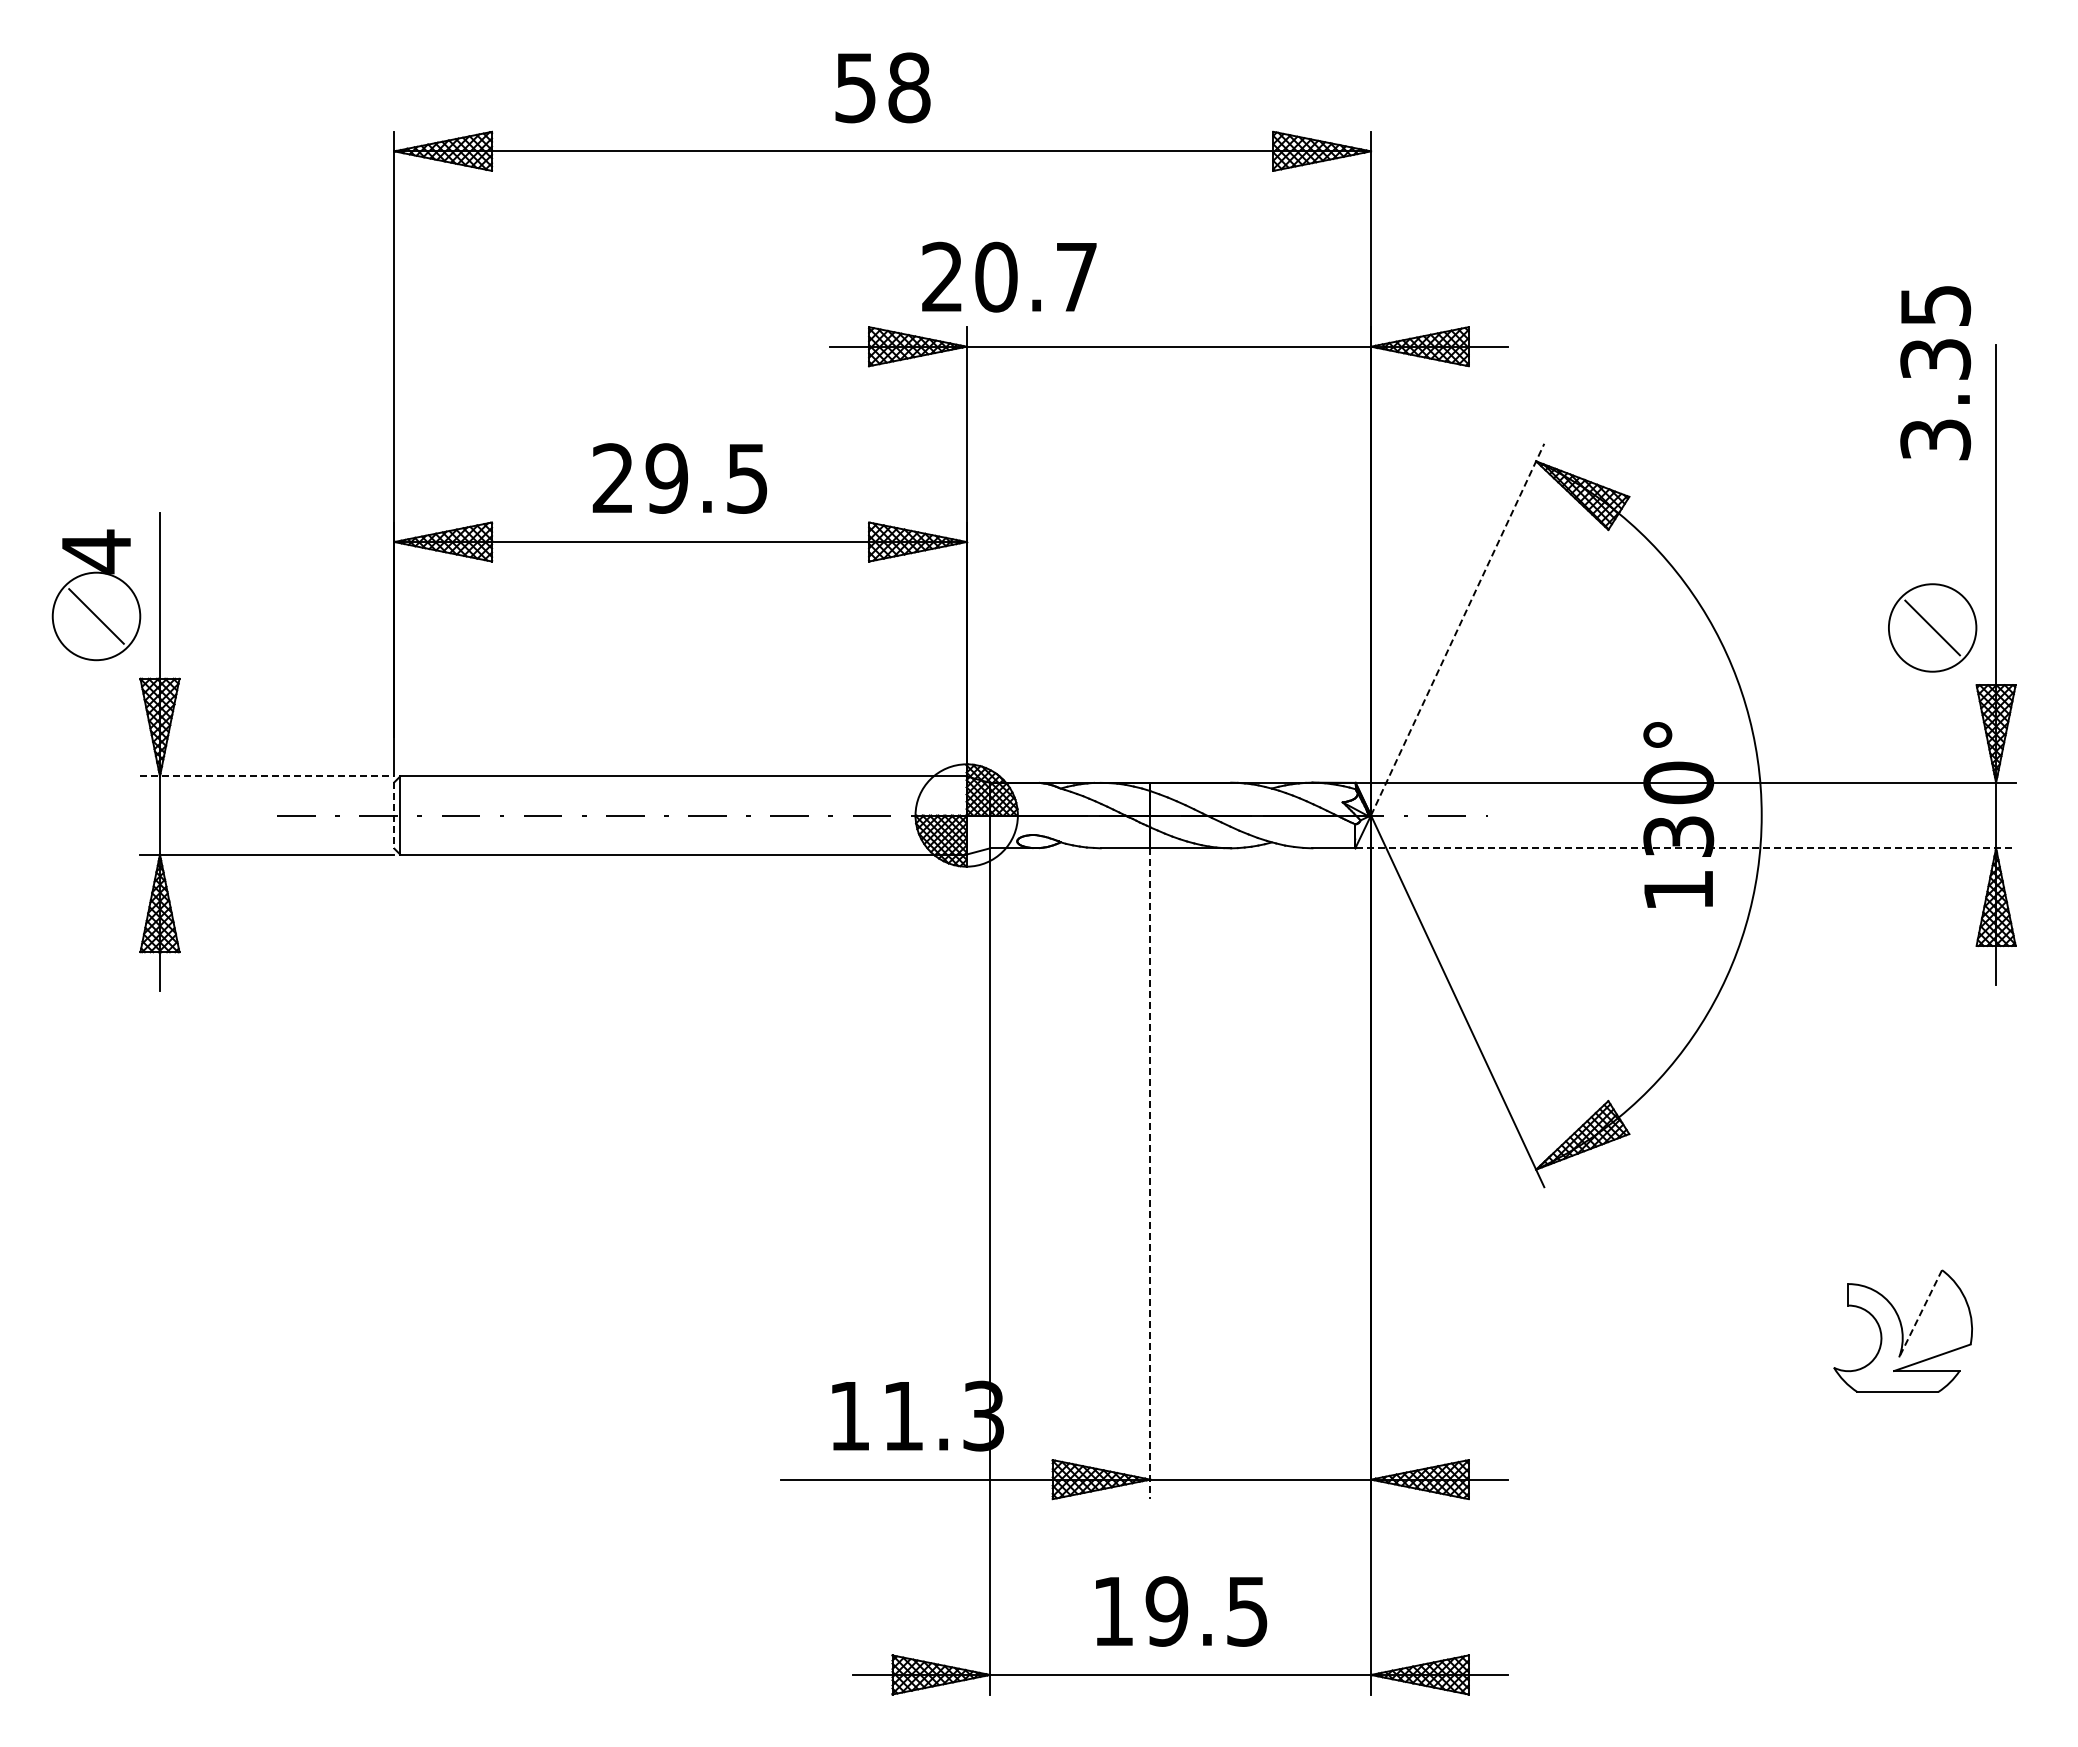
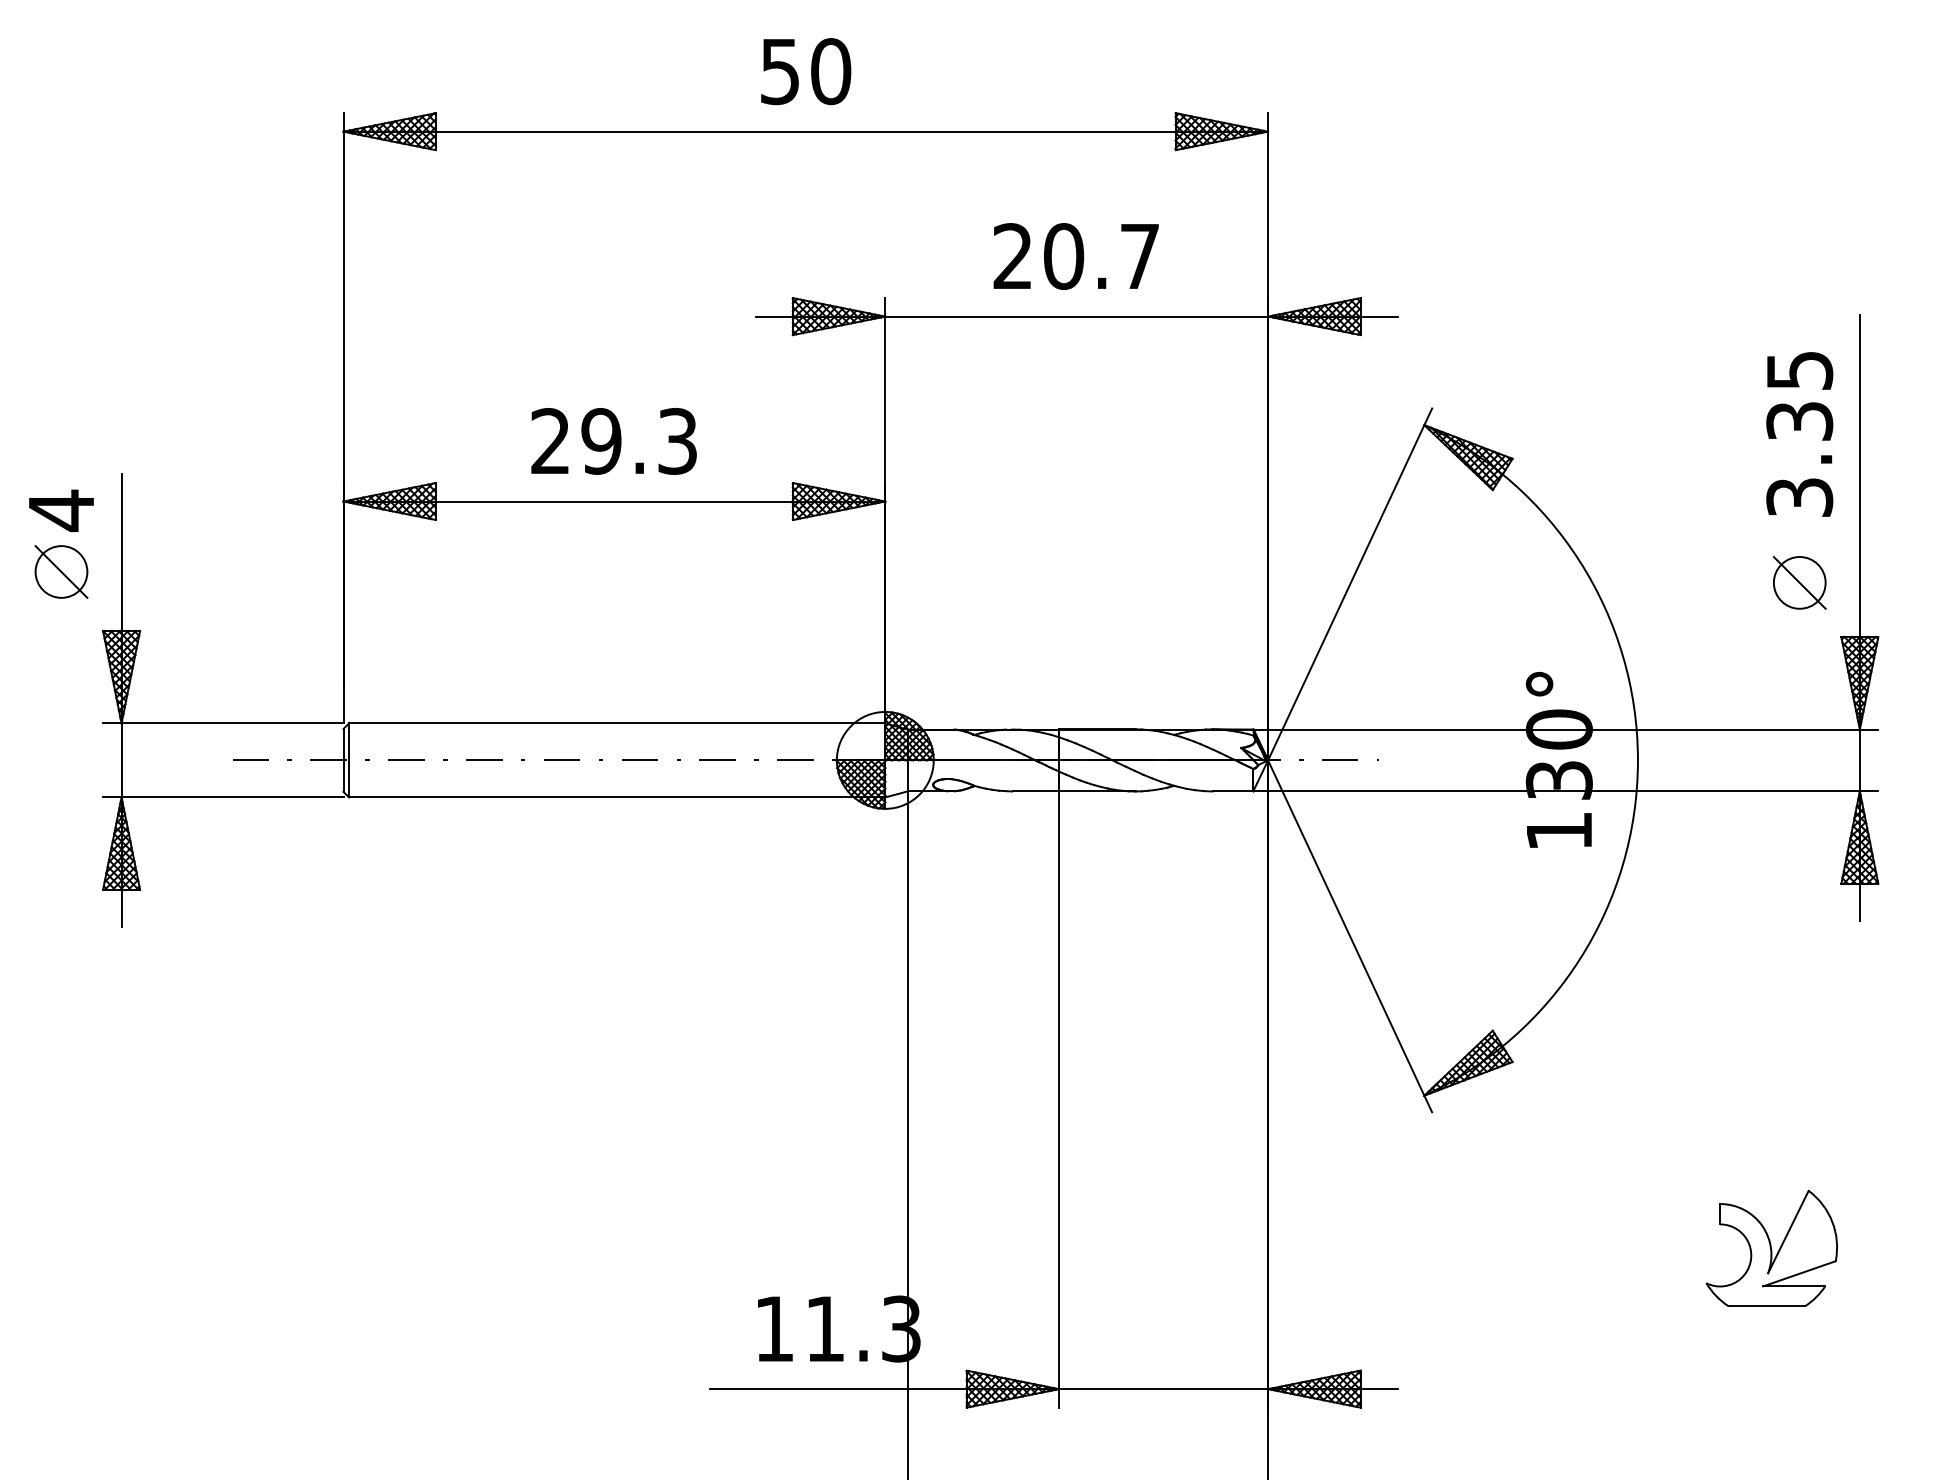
text: (909, 87) -> (831, 71), 58 -> 50
text: (1009, 276) -> (1076, 255), moved
text: (1935, 373) -> (1799, 434), moved
text: (747, 478) -> (677, 441), 29.5 -> 29.3
circle: (96, 616) -> (61, 572), size x0.62
circle: (1932, 627) -> (1799, 582), size x0.62
line: (1457, 629) -> (1349, 584), dashed -> solid
line: (267, 776) -> (223, 723), dashed -> solid
line: (394, 816) -> (343, 761), dashed -> solid
line: (1685, 848) -> (1565, 791), dashed -> solid
line: (1150, 1174) -> (1059, 1100), dashed -> solid
line: (1920, 1313) -> (1788, 1231), dashed -> solid

